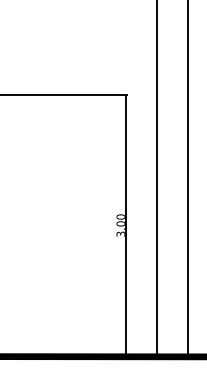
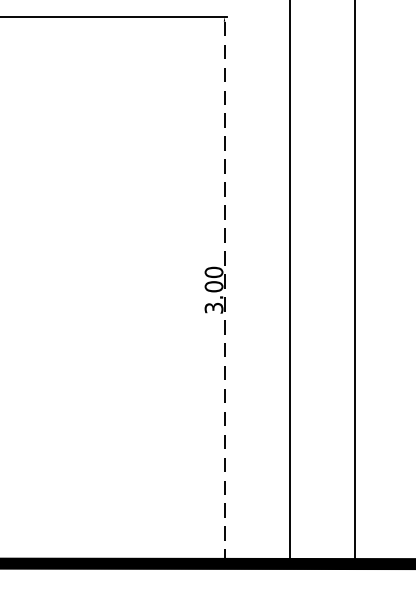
line: (125, 225) -> (223, 290), solid -> dashed

